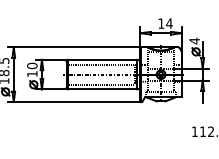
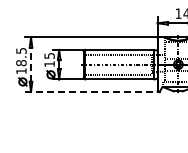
text: (32, 65) -> (49, 55), 10 -> 15
line: (13, 74) -> (30, 64), solid -> dashed
line: (74, 101) -> (91, 91), solid -> dashed

